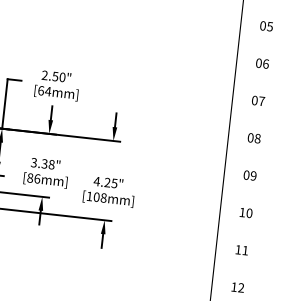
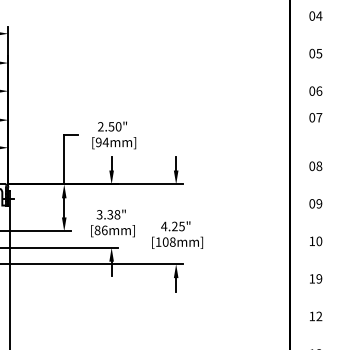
text: (40, 90) -> (98, 142), [64mm] -> [94mm]
text: (258, 100) -> (315, 117), moved
text: (245, 250) -> (319, 278), 11 -> 19

